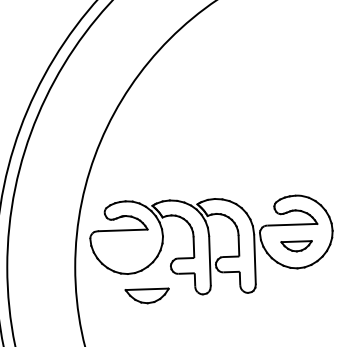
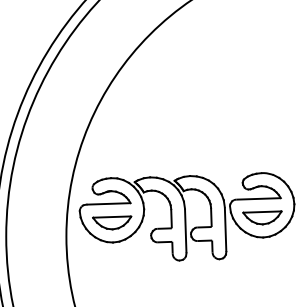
part: (296, 245) -> (262, 217), size x1.43
part: (147, 295) -> (112, 222), moved

